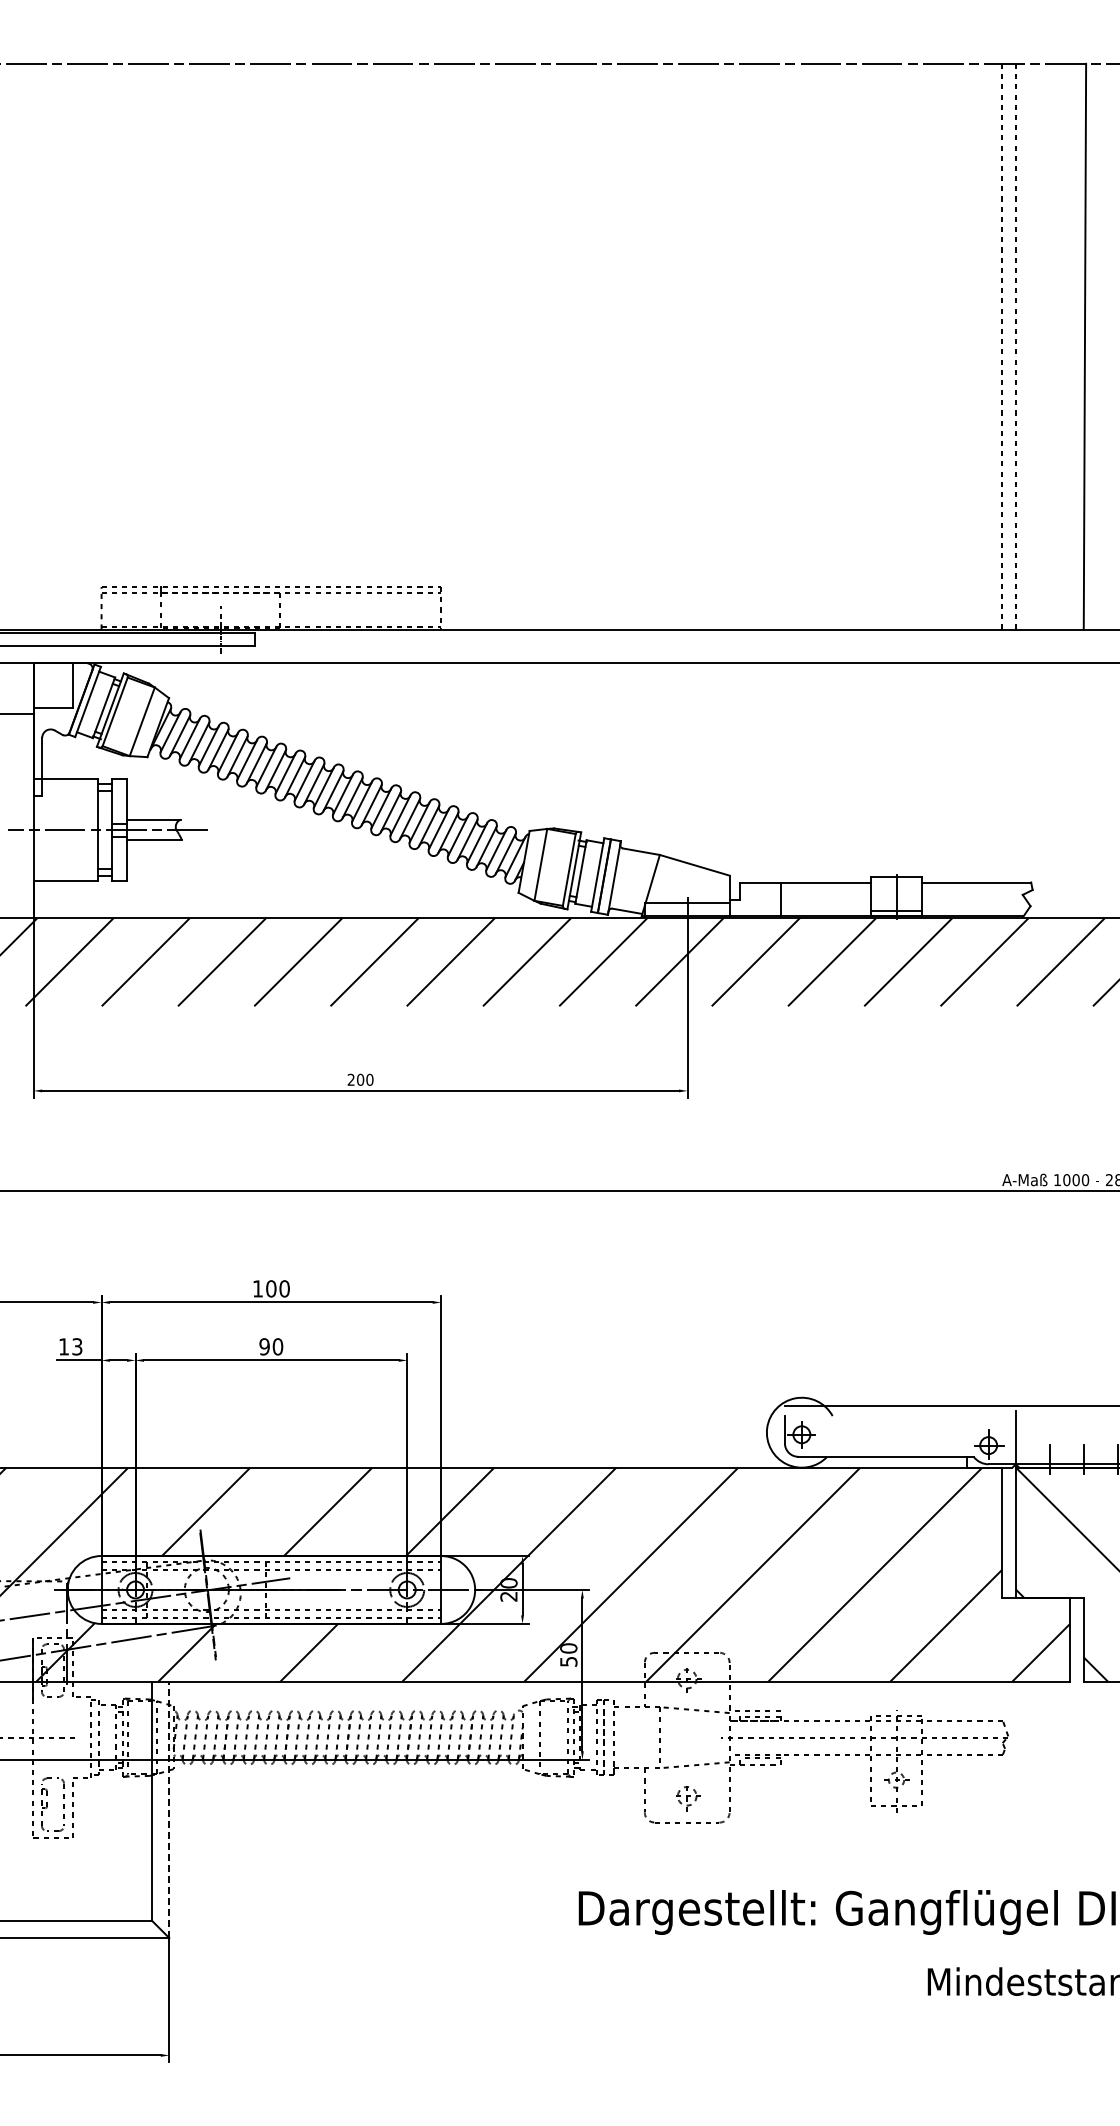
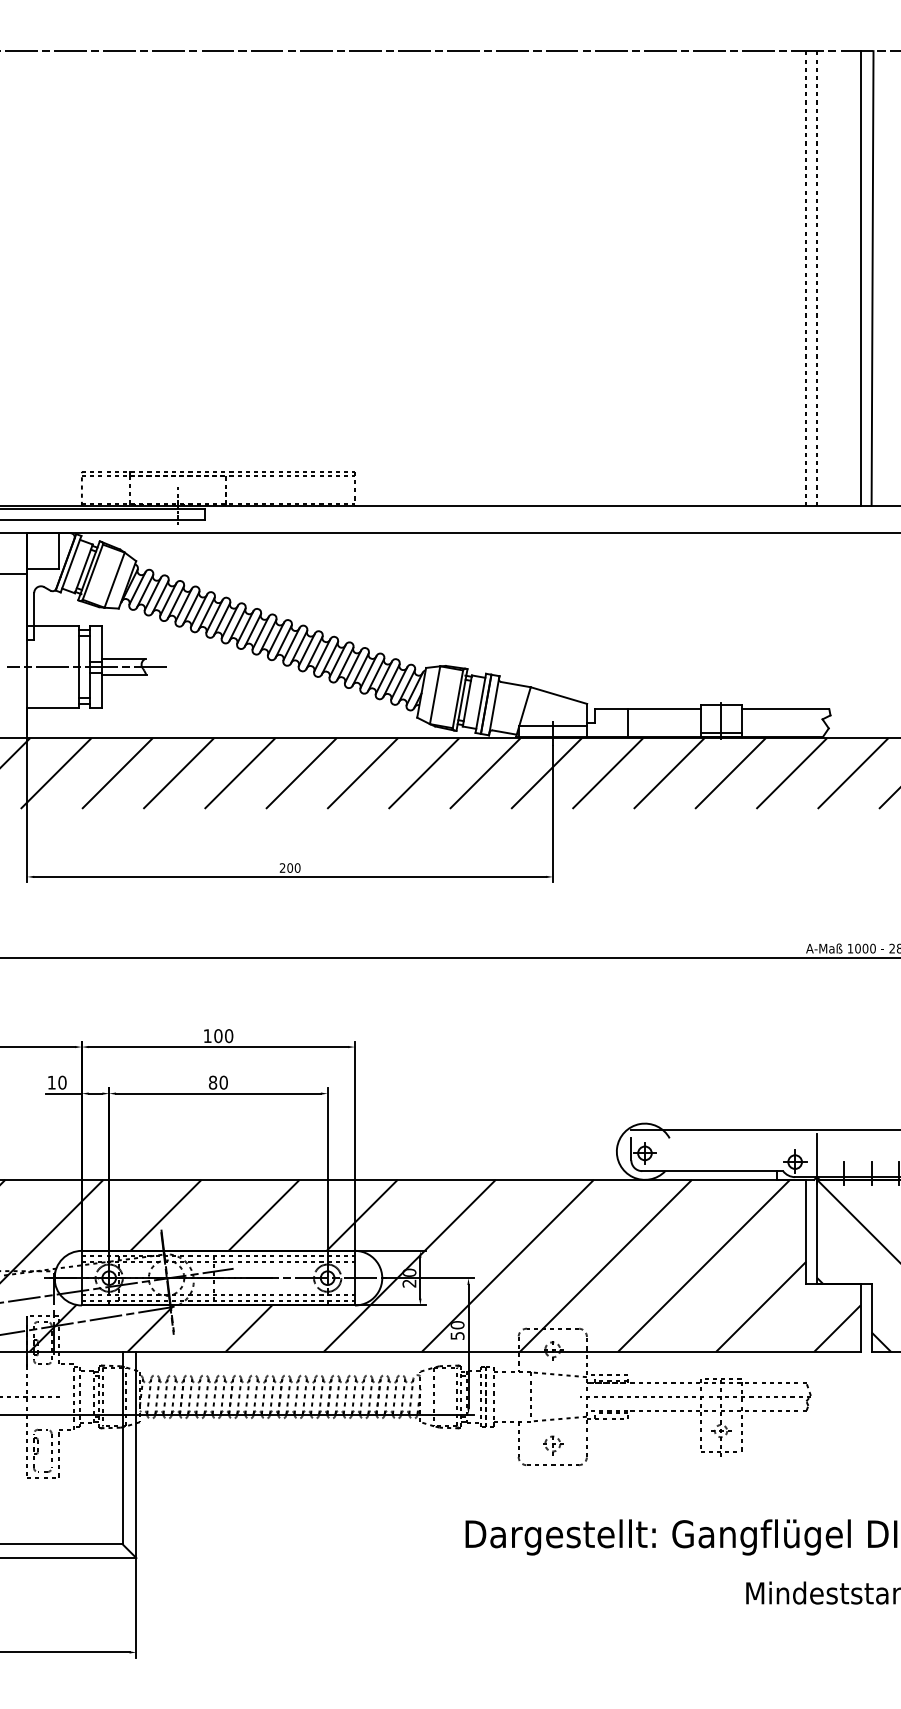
line: (1070, 346) -> (860, 278), added
text: (77, 1346) -> (62, 1082), 13 -> 10
text: (264, 1346) -> (212, 1082), 90 -> 80
line: (169, 1809) -> (136, 1454), dashed -> solid

